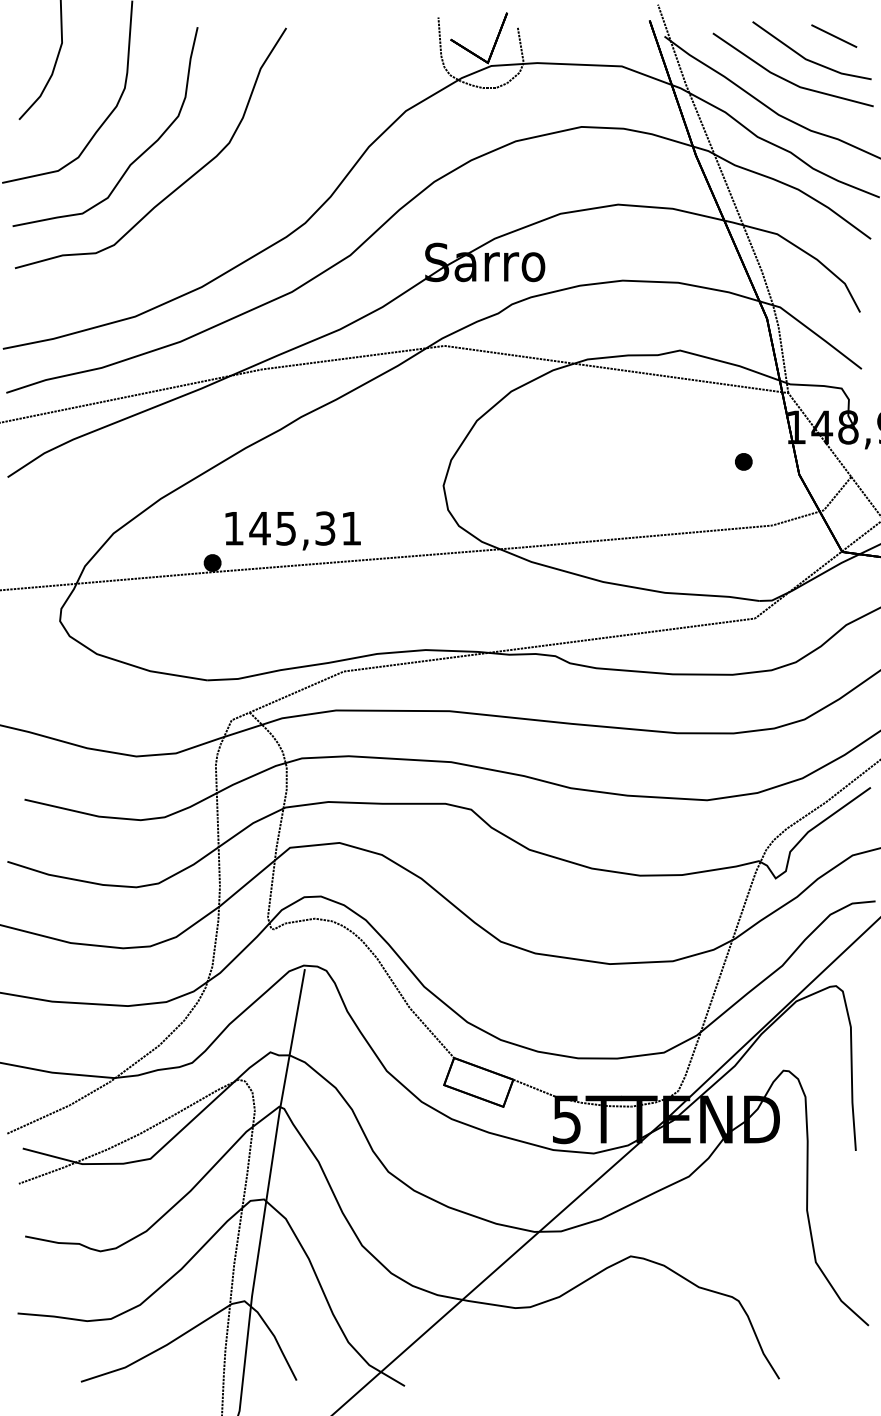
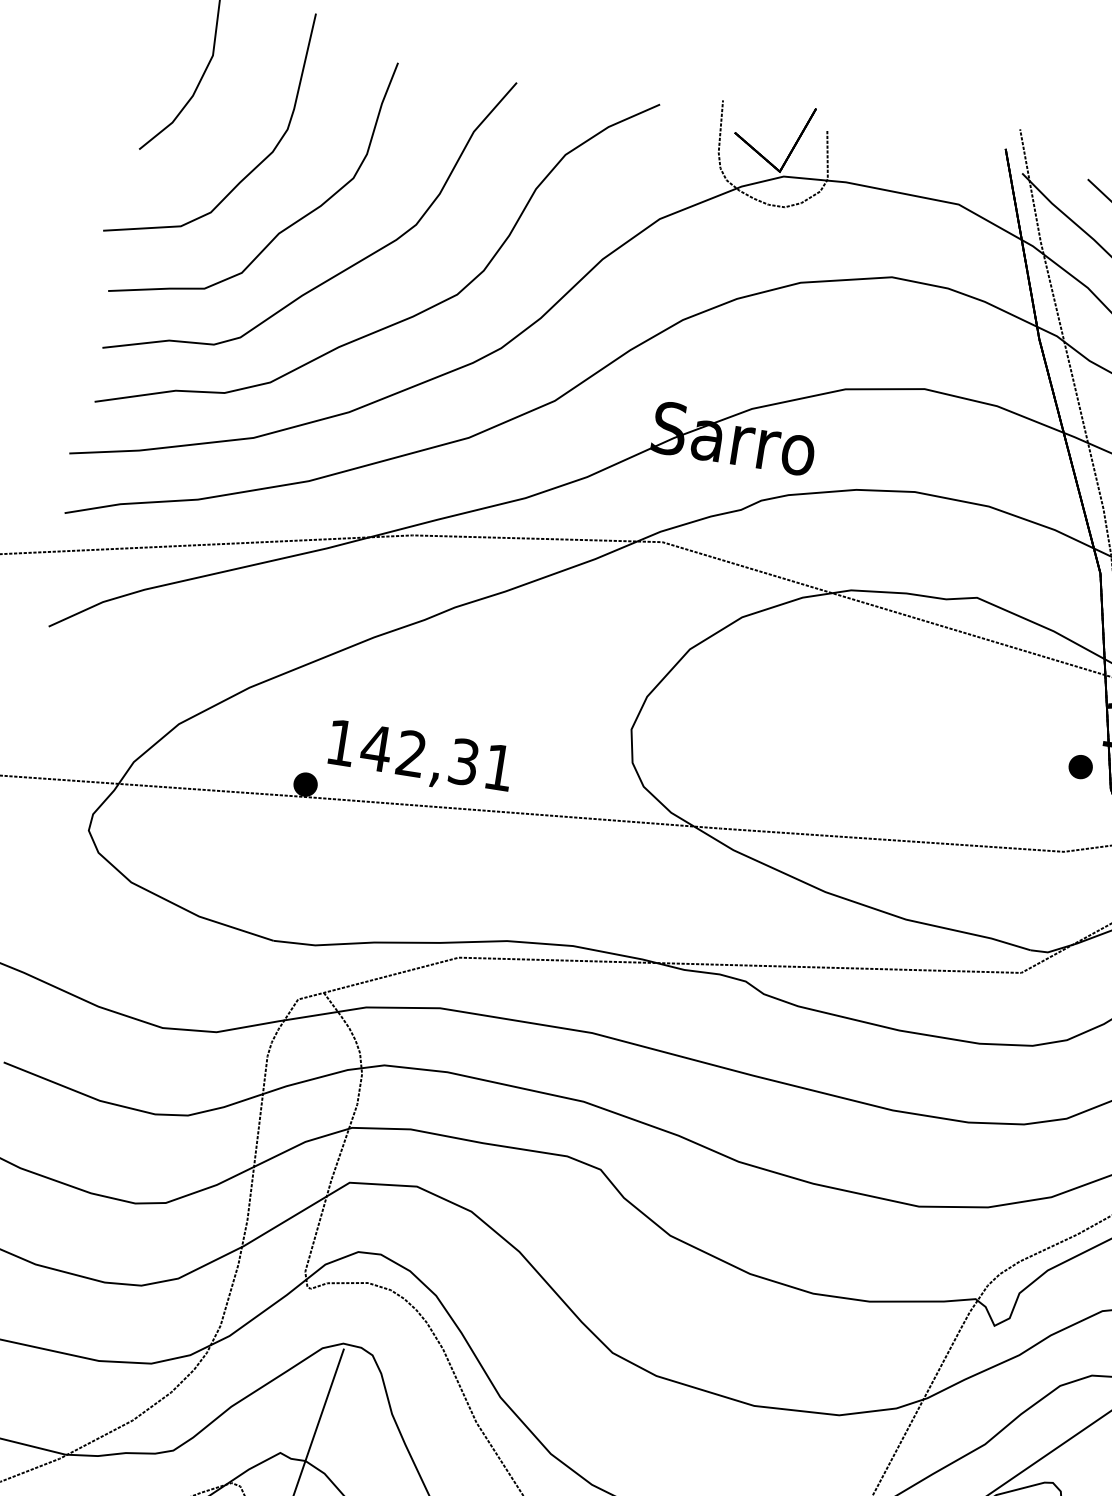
curve: (229, 213) -> (401, 319), added
part: (743, 461) -> (1080, 766), moved
text: (285, 528) -> (410, 753), 145,31 -> 142,31

